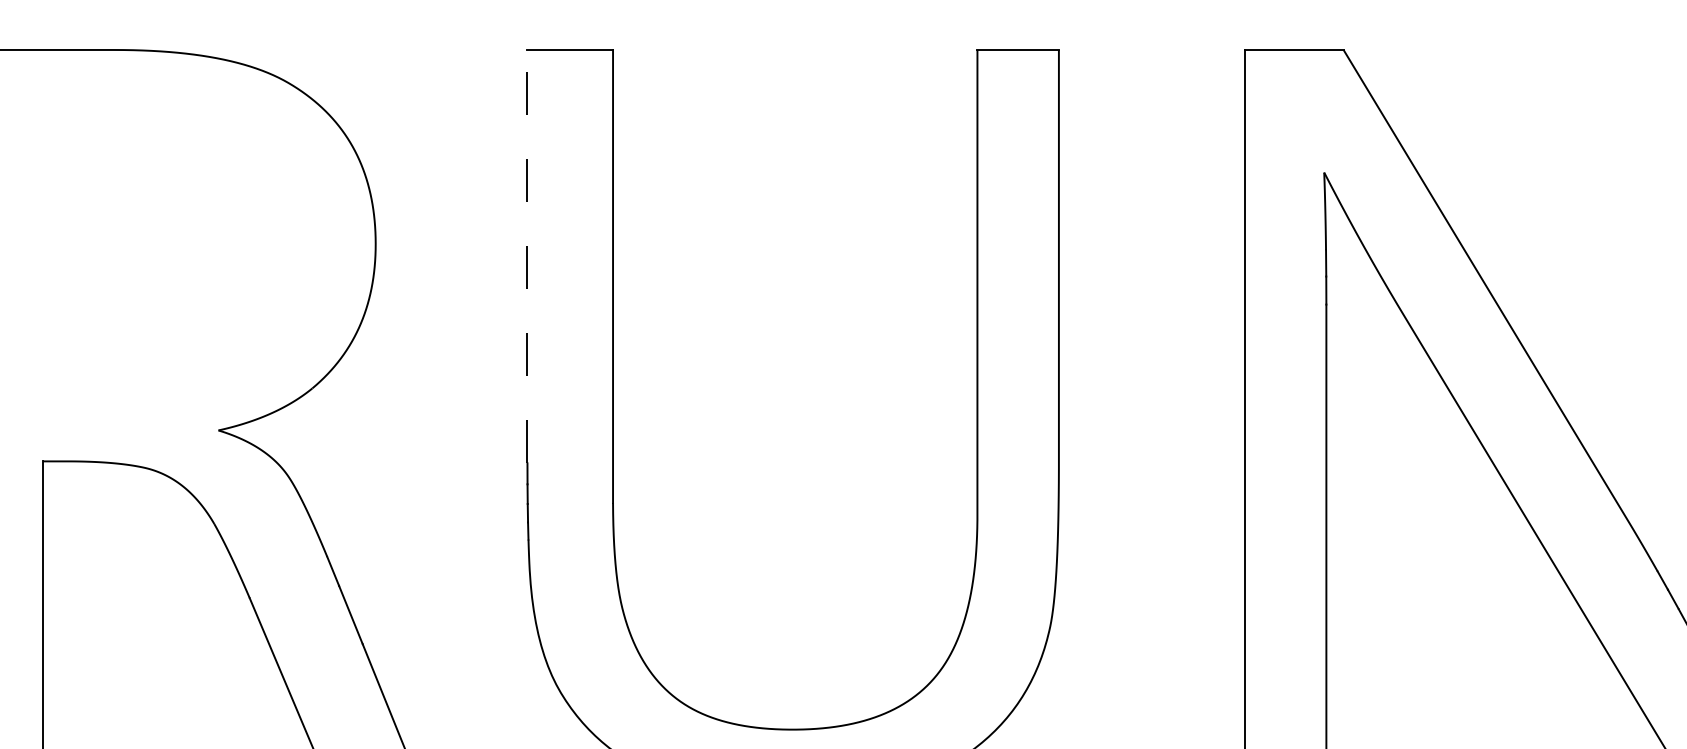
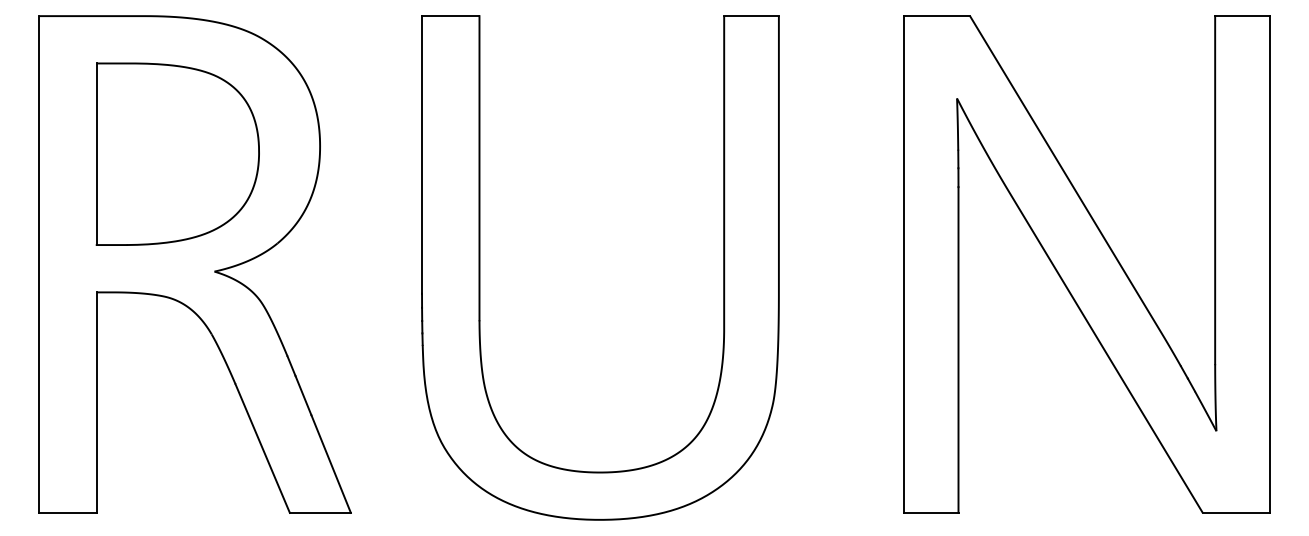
part: (163, 254) -> (177, 153), added
line: (528, 256) -> (422, 154), dashed -> solid

